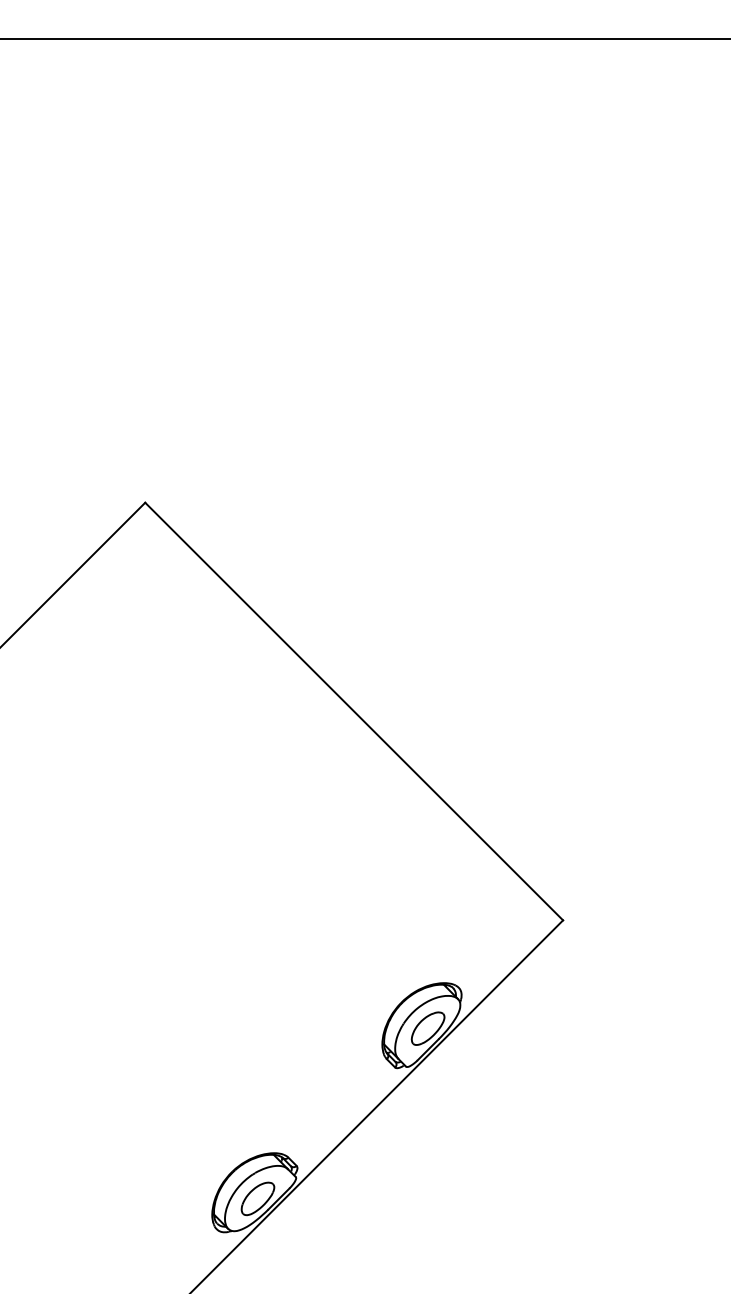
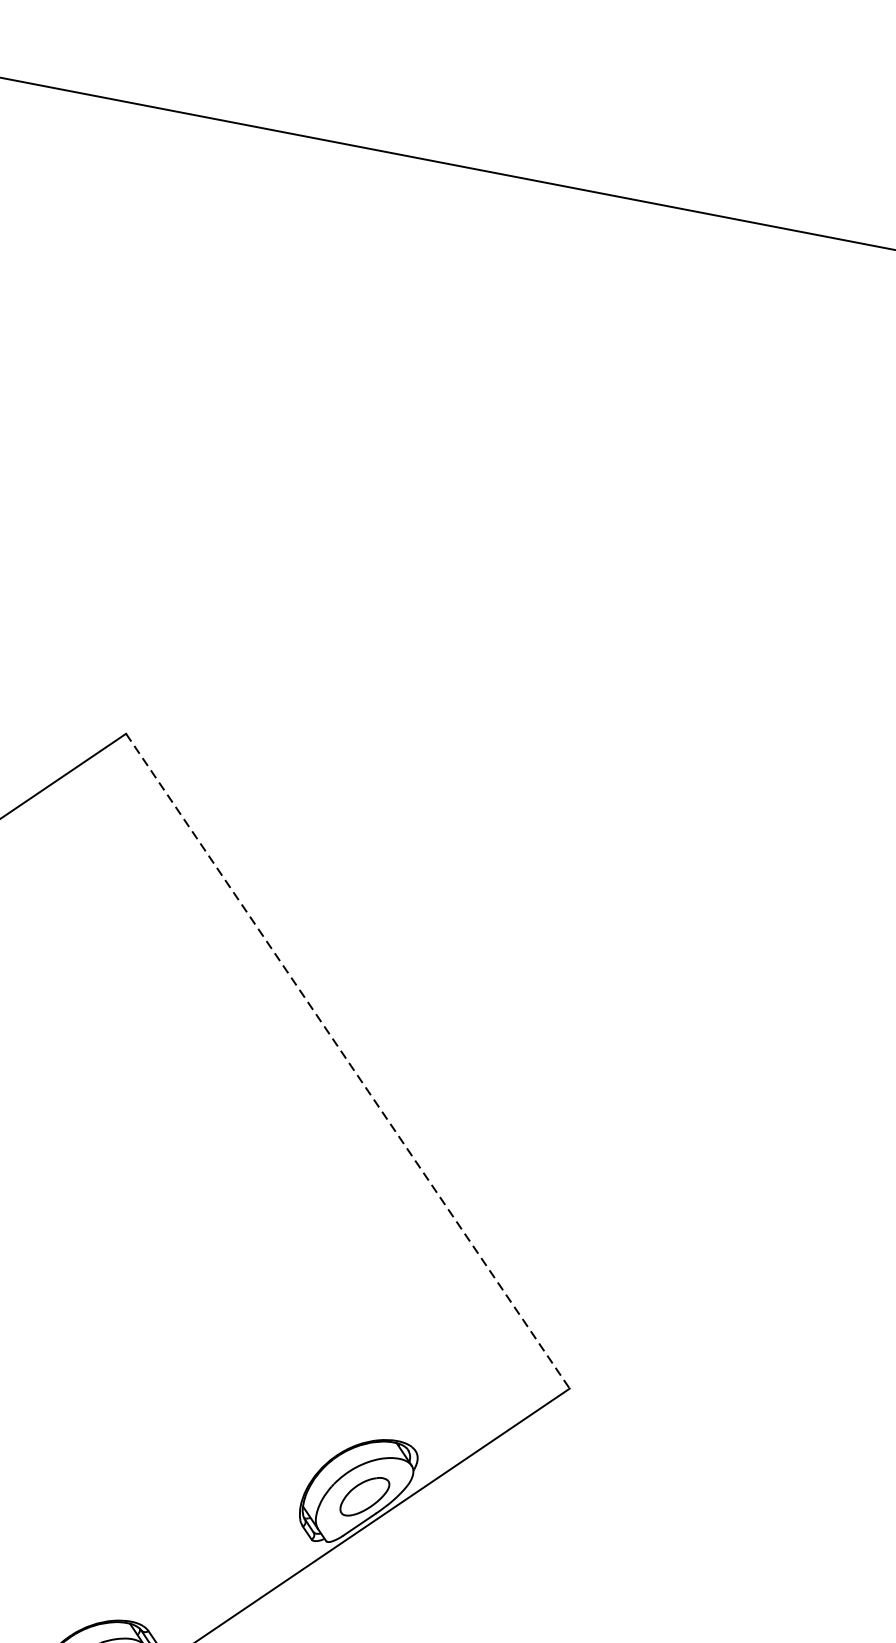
line: (354, 711) -> (348, 1061), solid -> dashed

